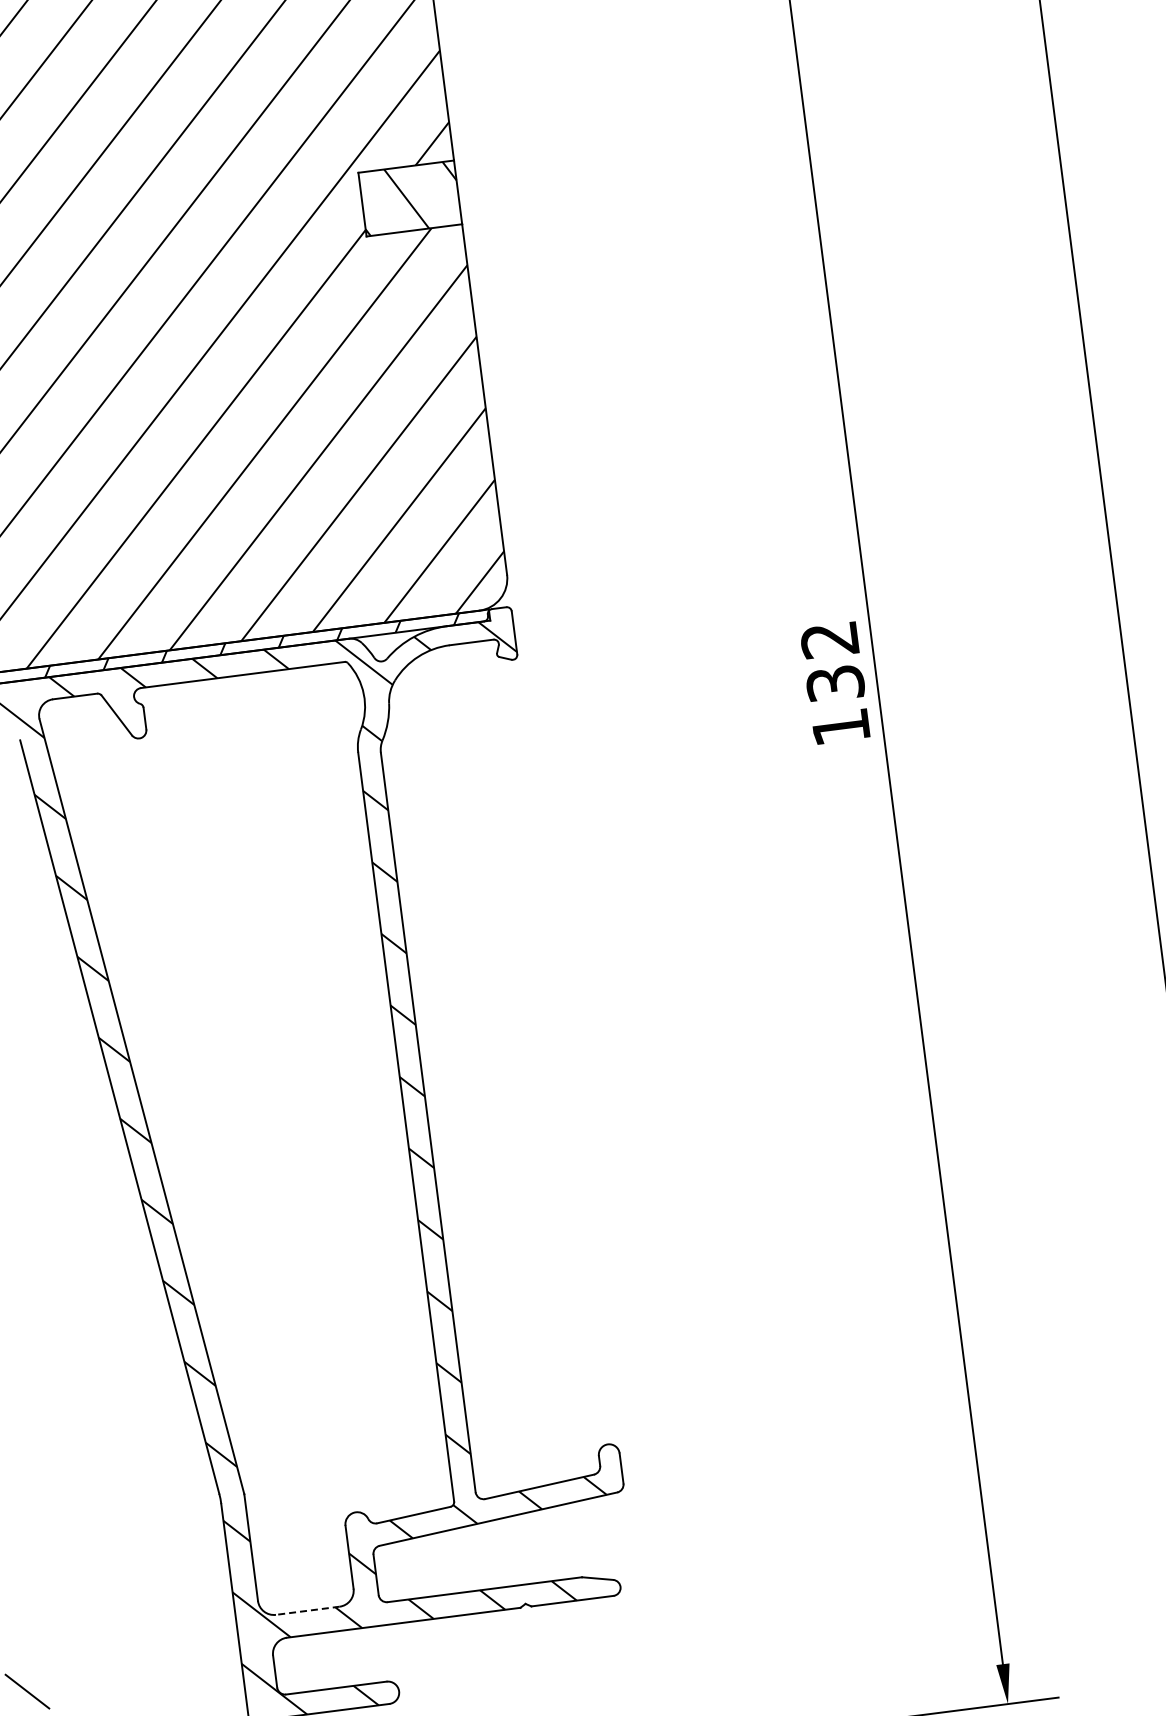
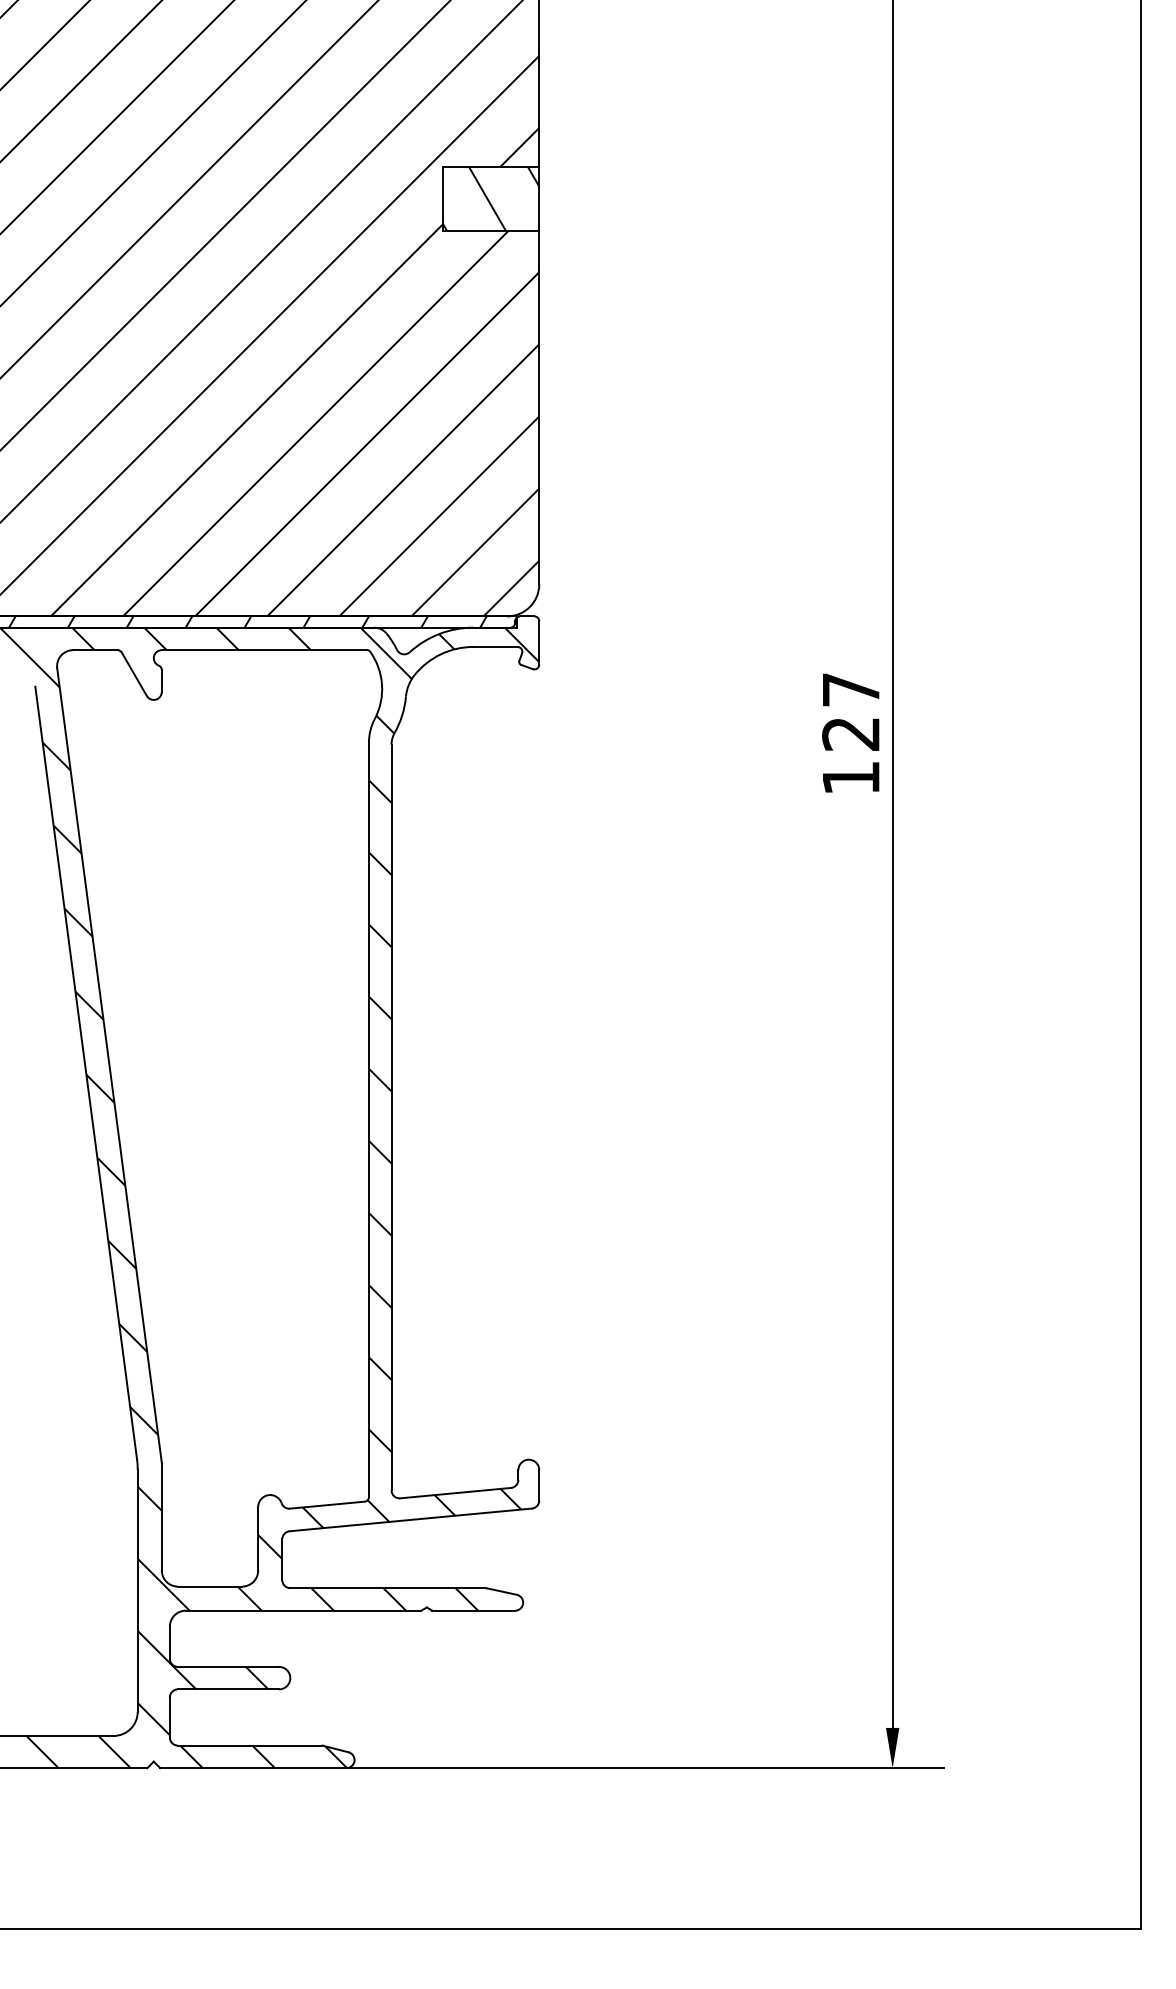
text: (832, 661) -> (851, 711), 132 -> 127
line: (307, 1610) -> (209, 1586), dashed -> solid

